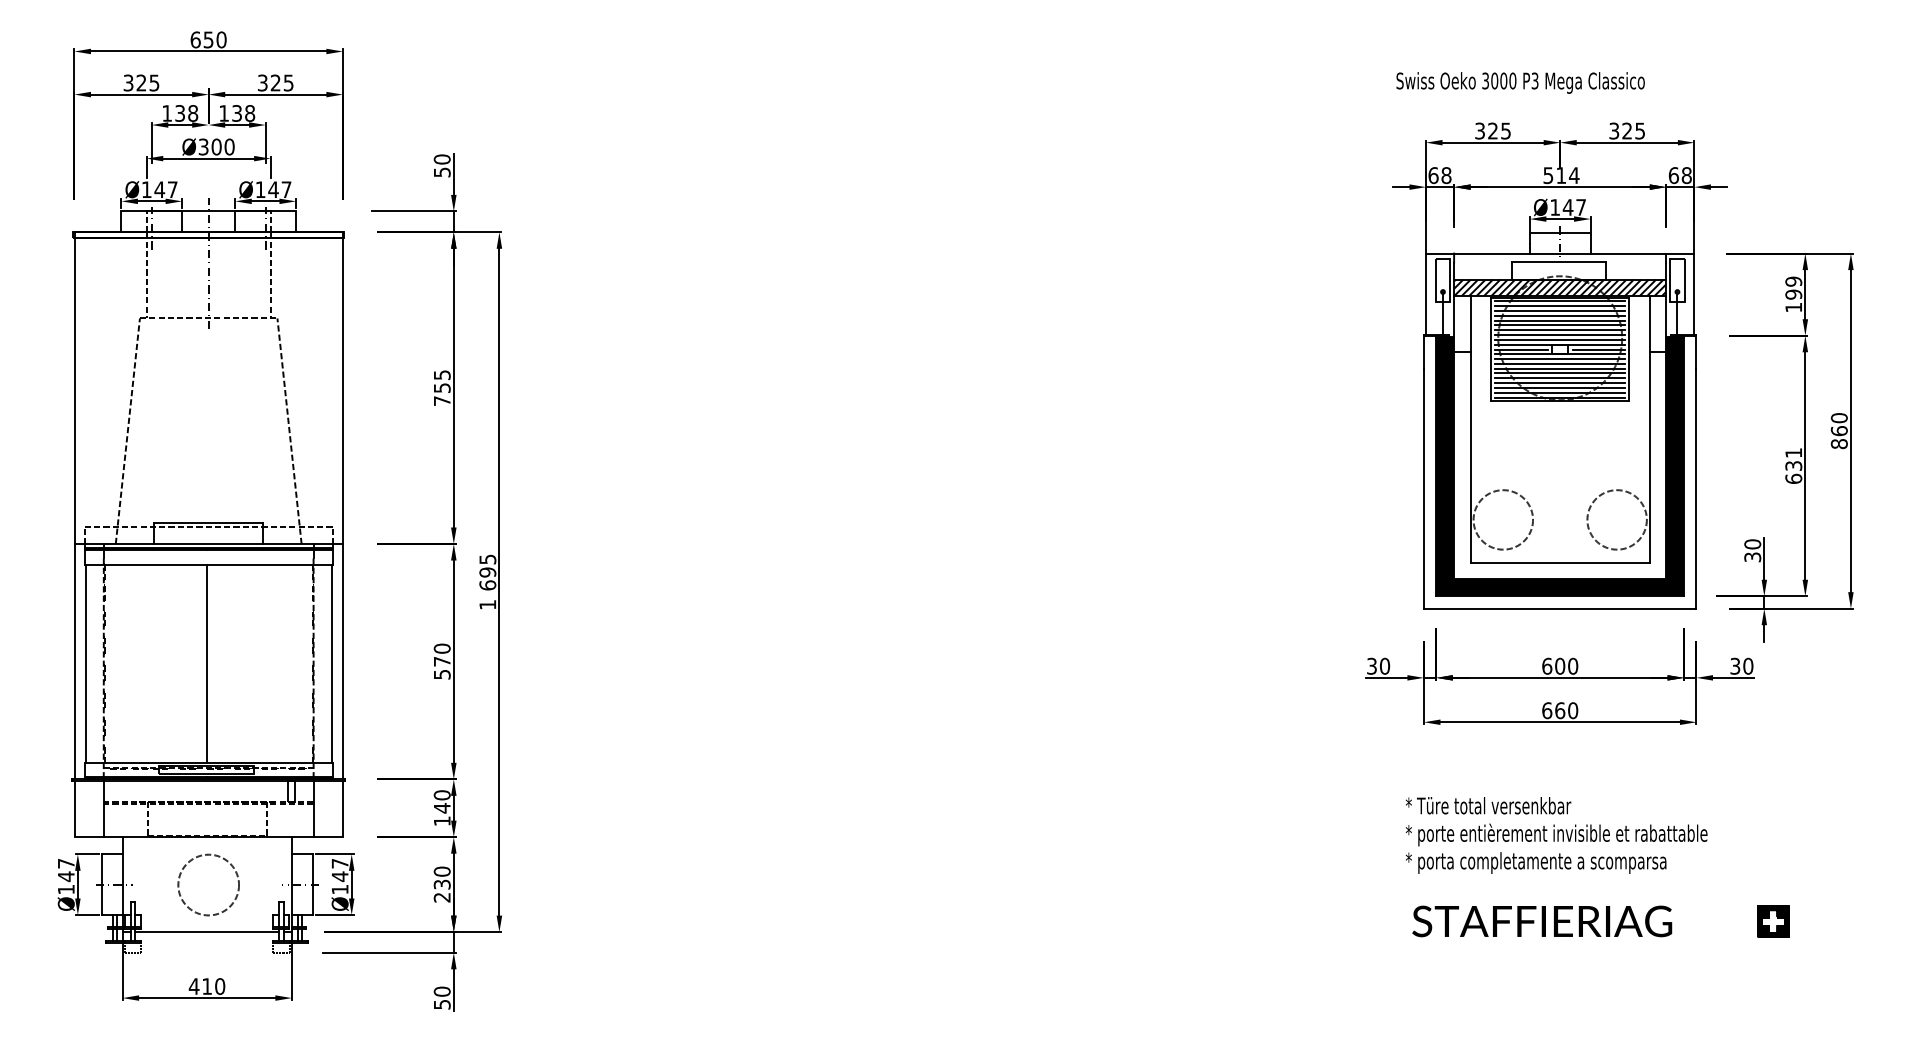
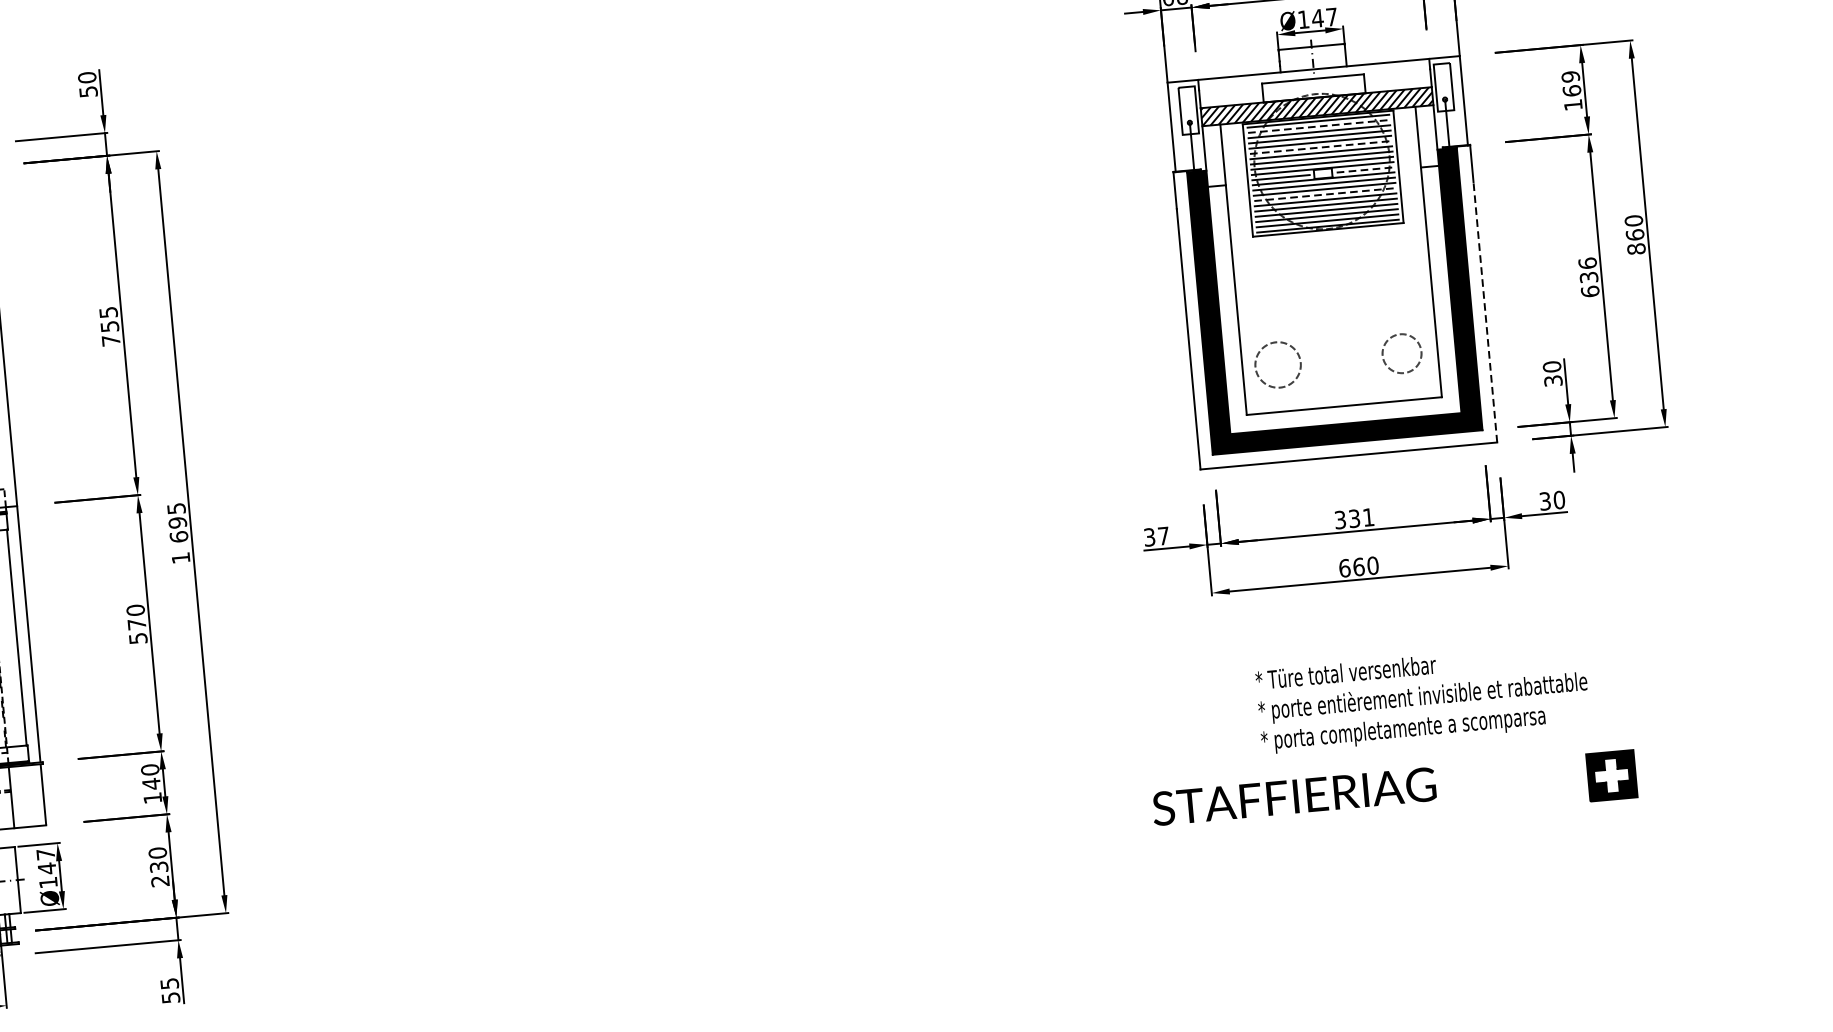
text: (1793, 294) -> (1571, 90), 199 -> 169
line: (1560, 306) -> (1319, 126), solid -> dashed
line: (1560, 325) -> (1321, 147), solid -> dashed
line: (1599, 349) -> (1365, 169), solid -> dashed
line: (1560, 368) -> (1325, 194), solid -> dashed
text: (1793, 452) -> (1587, 262), 631 -> 636
line: (1696, 489) -> (1485, 312), solid -> dashed
circle: (1503, 519) -> (1278, 364), size x0.7
circle: (1616, 519) -> (1401, 353), size x0.6
text: (1385, 665) -> (1164, 535), 30 -> 37
text: (1560, 665) -> (1354, 517), 600 -> 331
text: (1556, 835) -> (1422, 698), moved
text: (1542, 921) -> (1294, 796), moved
part: (1773, 921) -> (1612, 775), size x1.4
text: (441, 991) -> (168, 983), 50 -> 55

